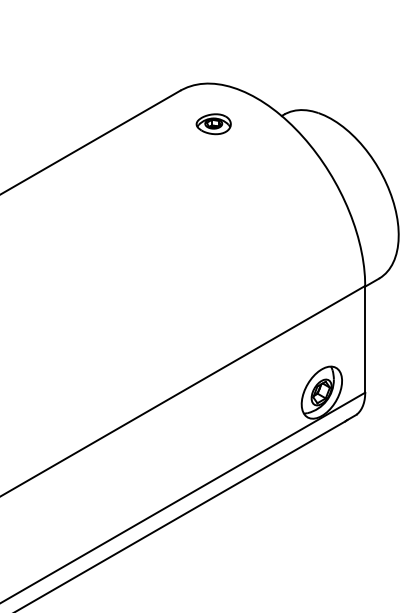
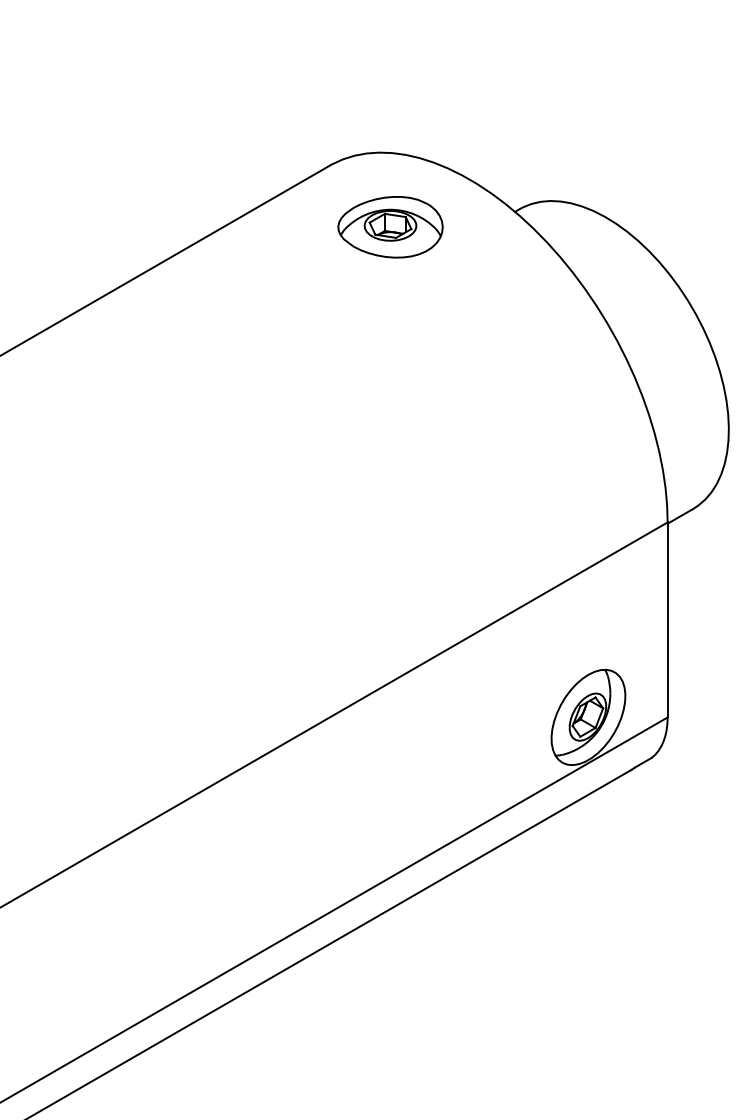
part: (213, 123) -> (390, 225), size x1.67

